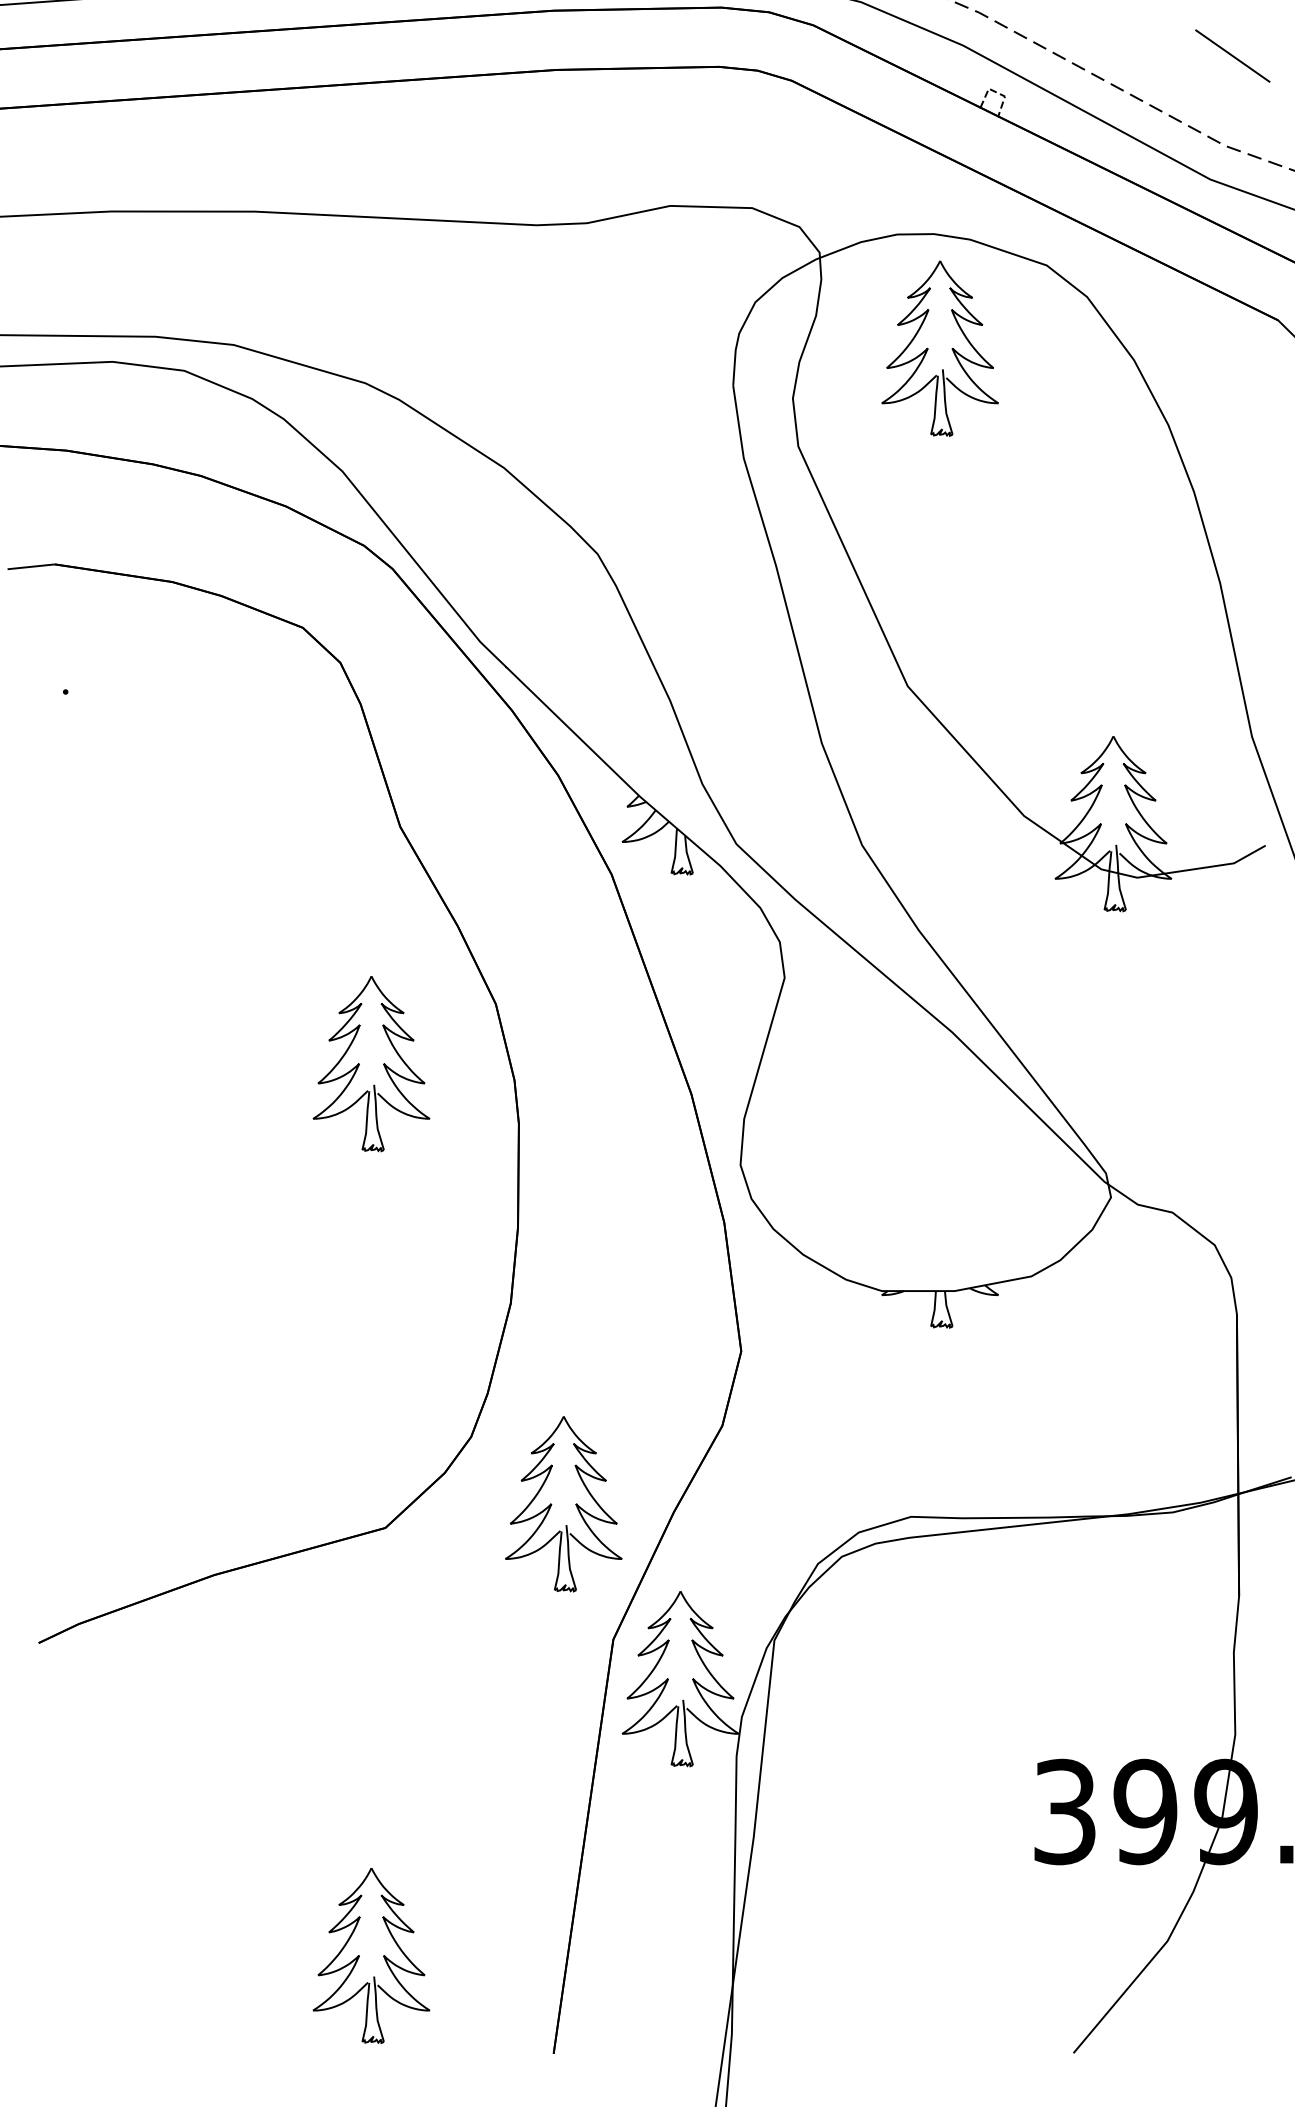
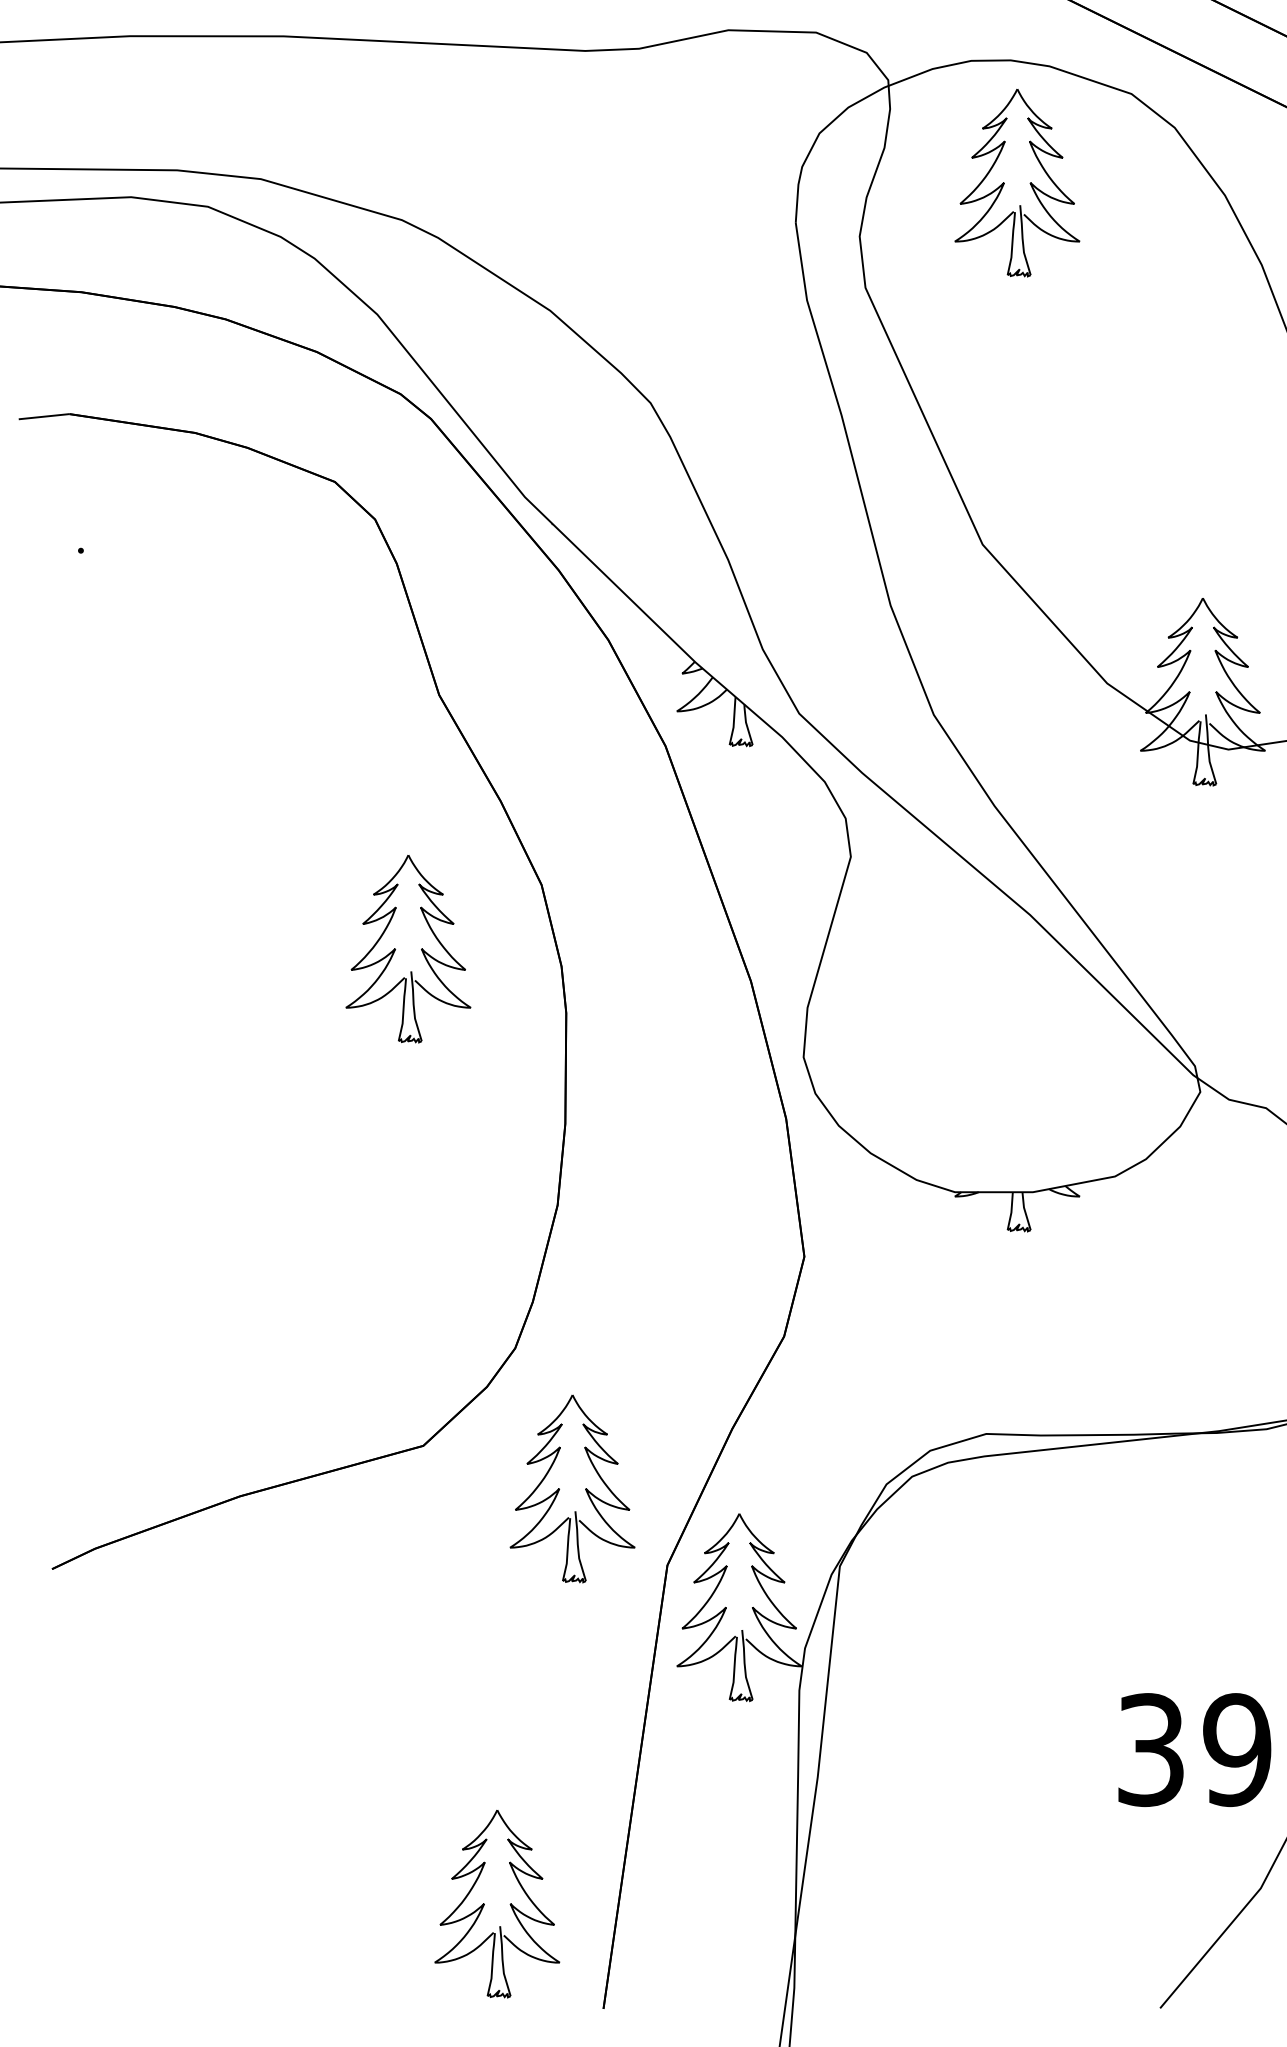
part: (563, 1504) -> (572, 1489), moved
part: (371, 1955) -> (497, 1903), moved

